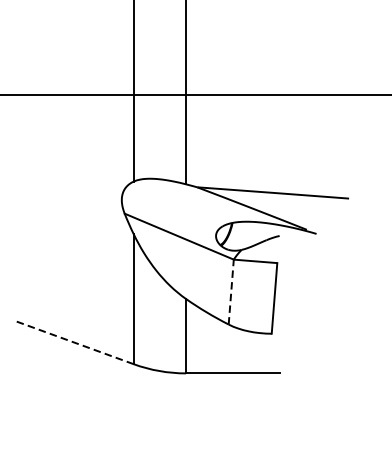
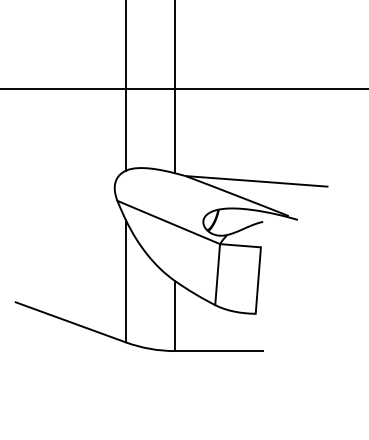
line: (231, 291) -> (217, 274), dashed -> solid
line: (74, 343) -> (70, 322), dashed -> solid

